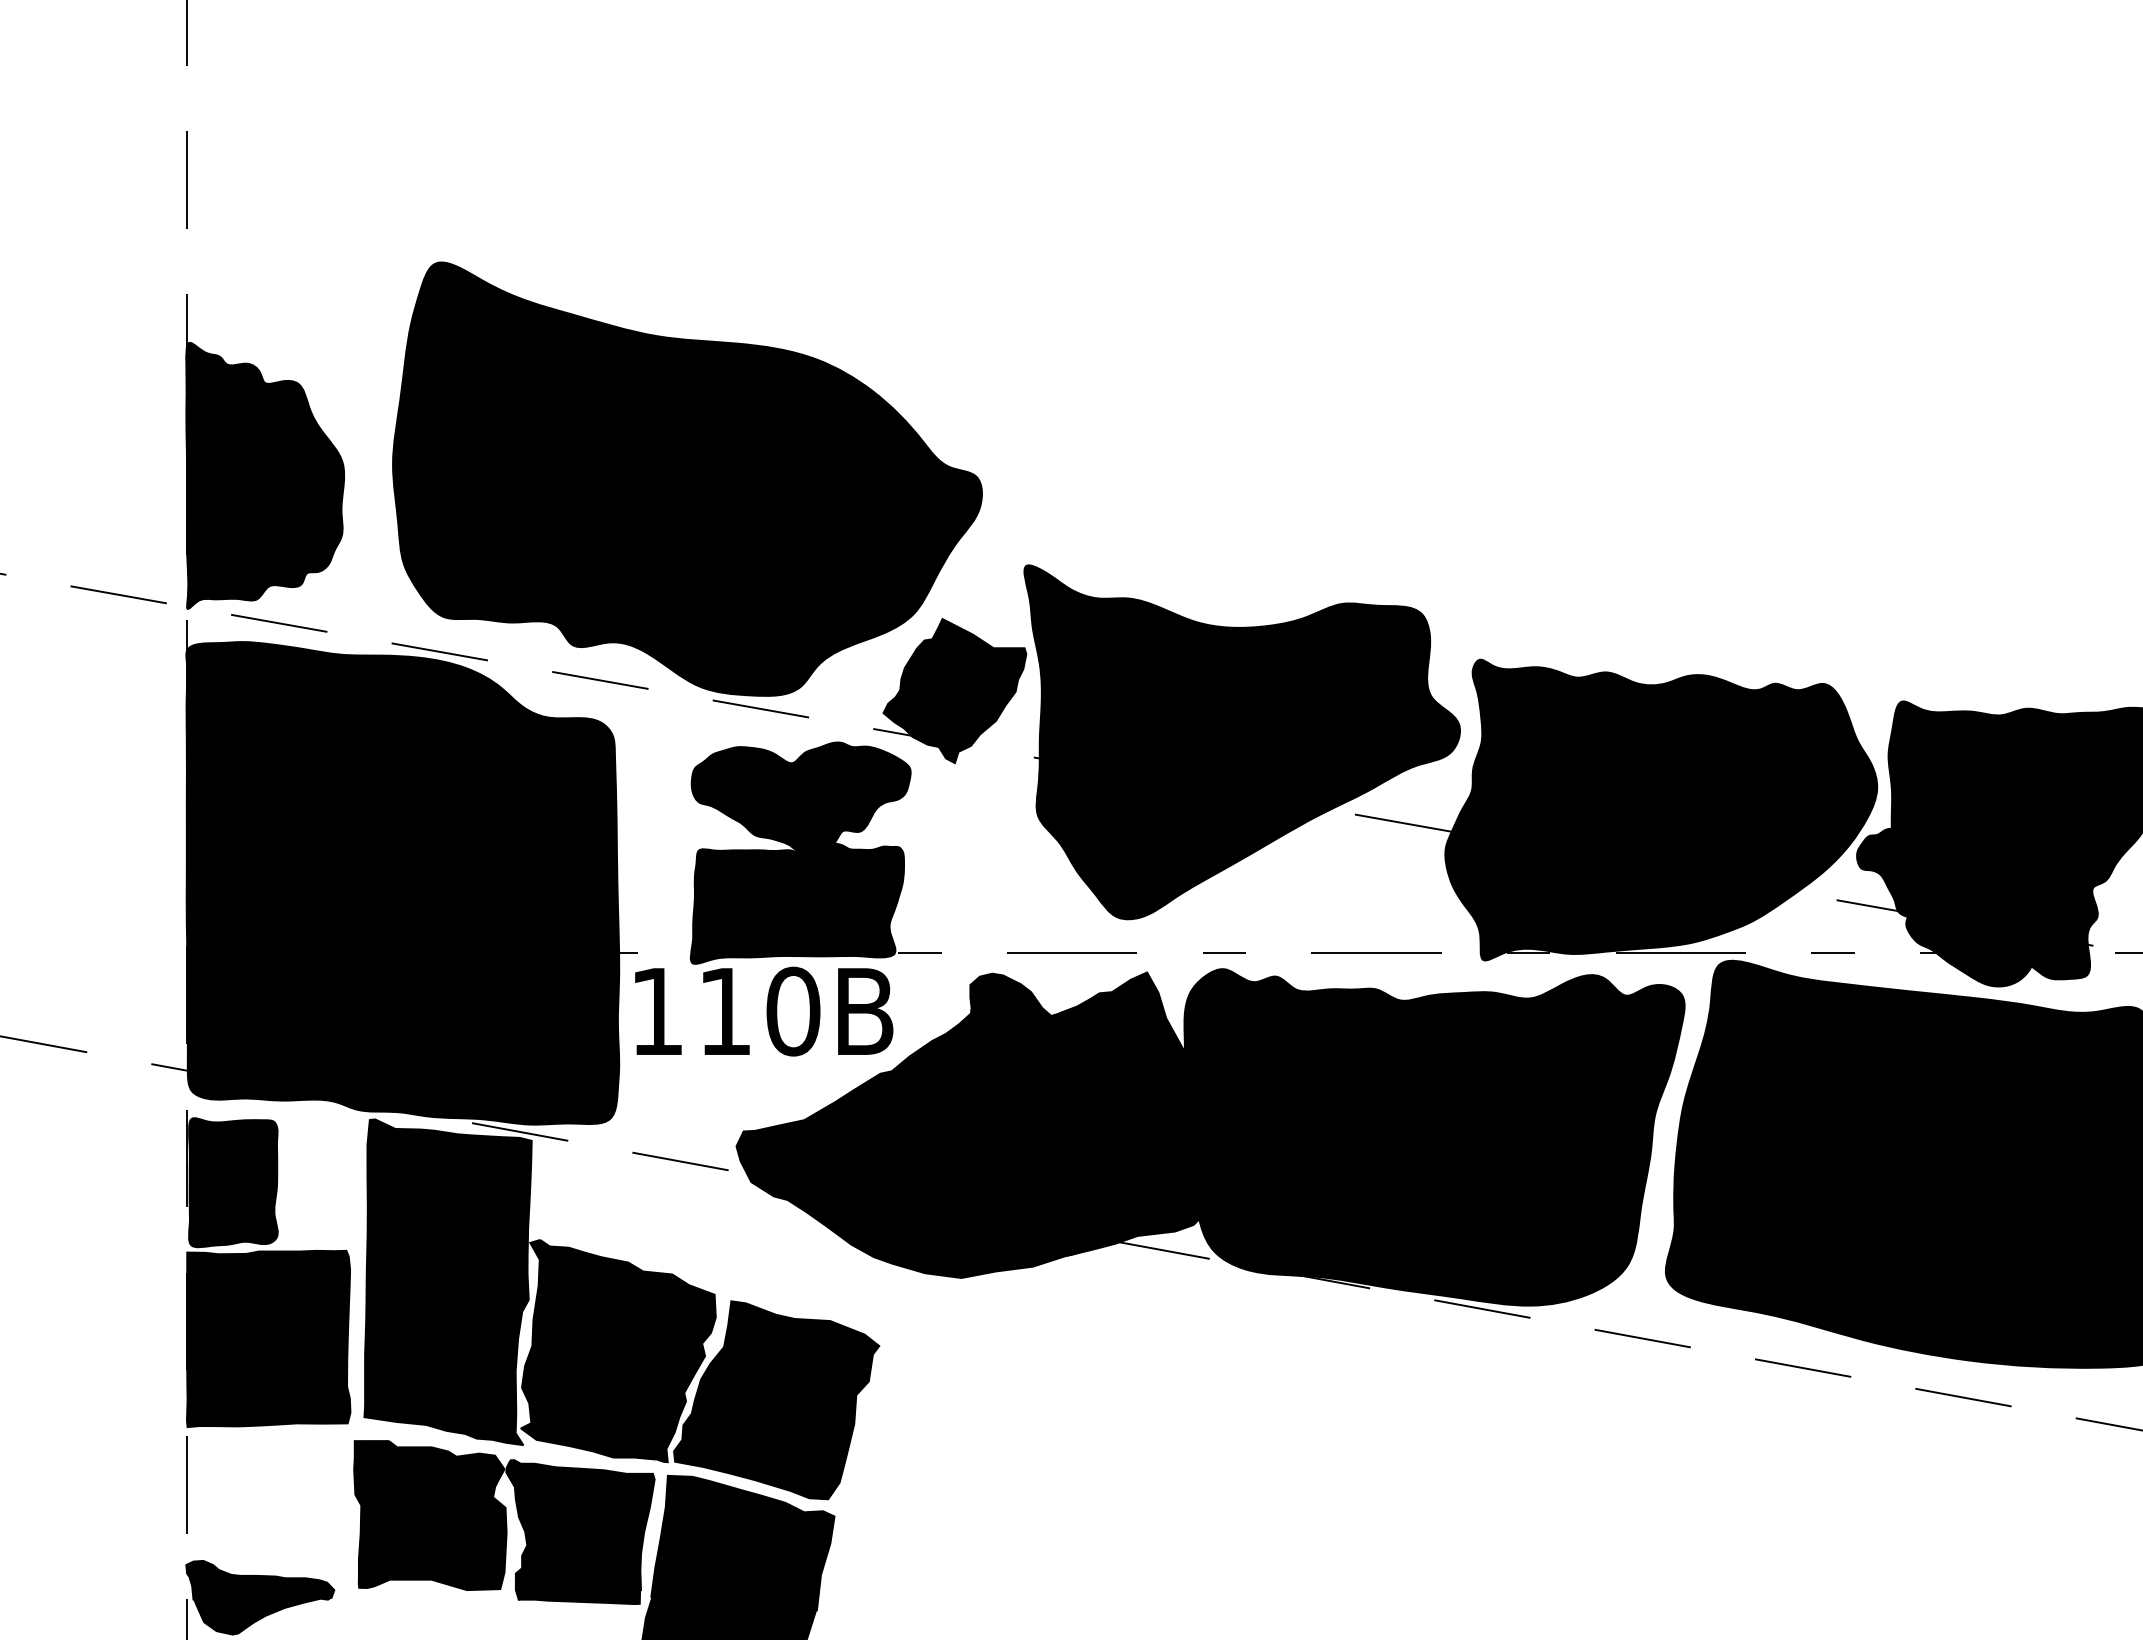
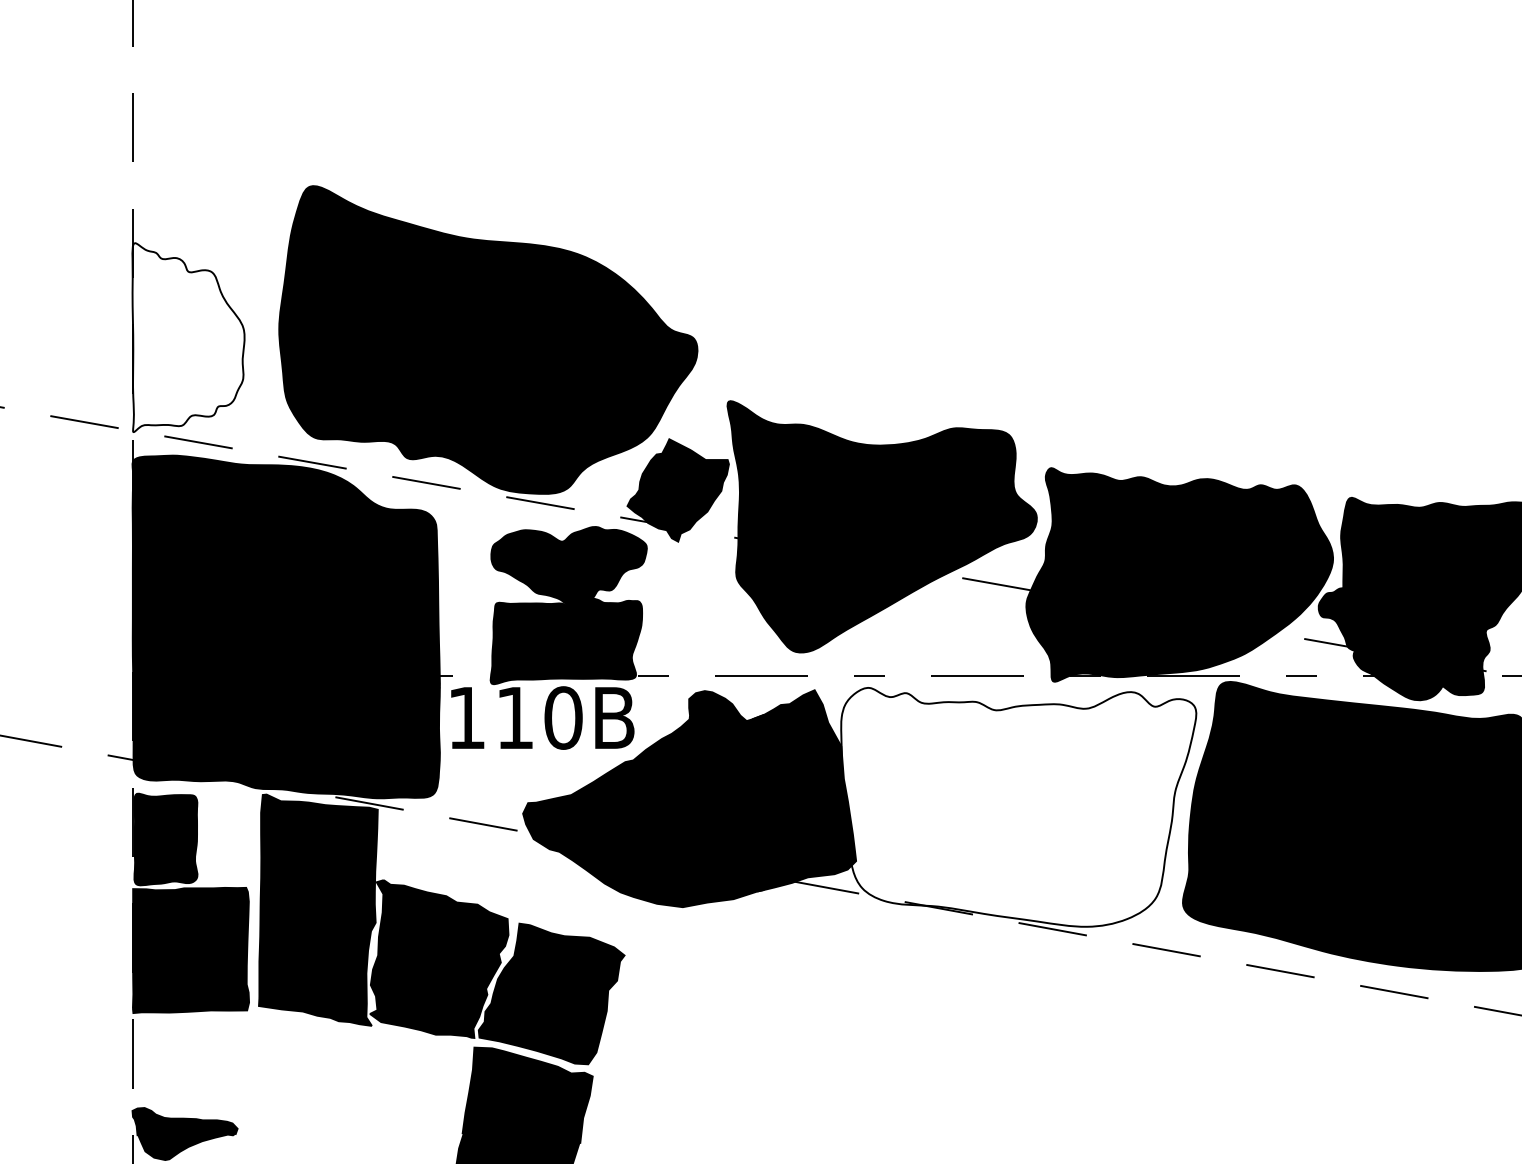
fill: (265, 475) -> (188, 337), removed
fill: (1434, 1137) -> (1018, 807), removed
part: (504, 1522) -> (358, 1080), removed

